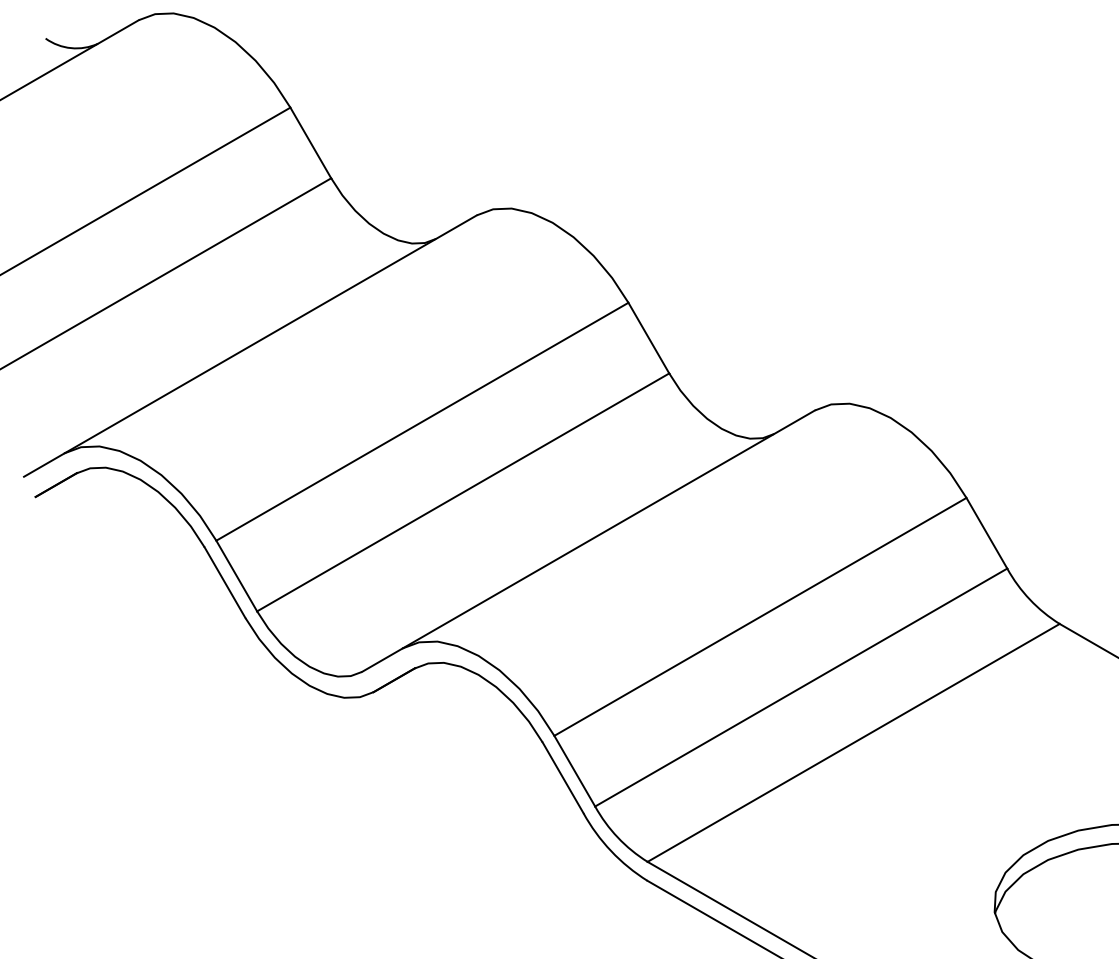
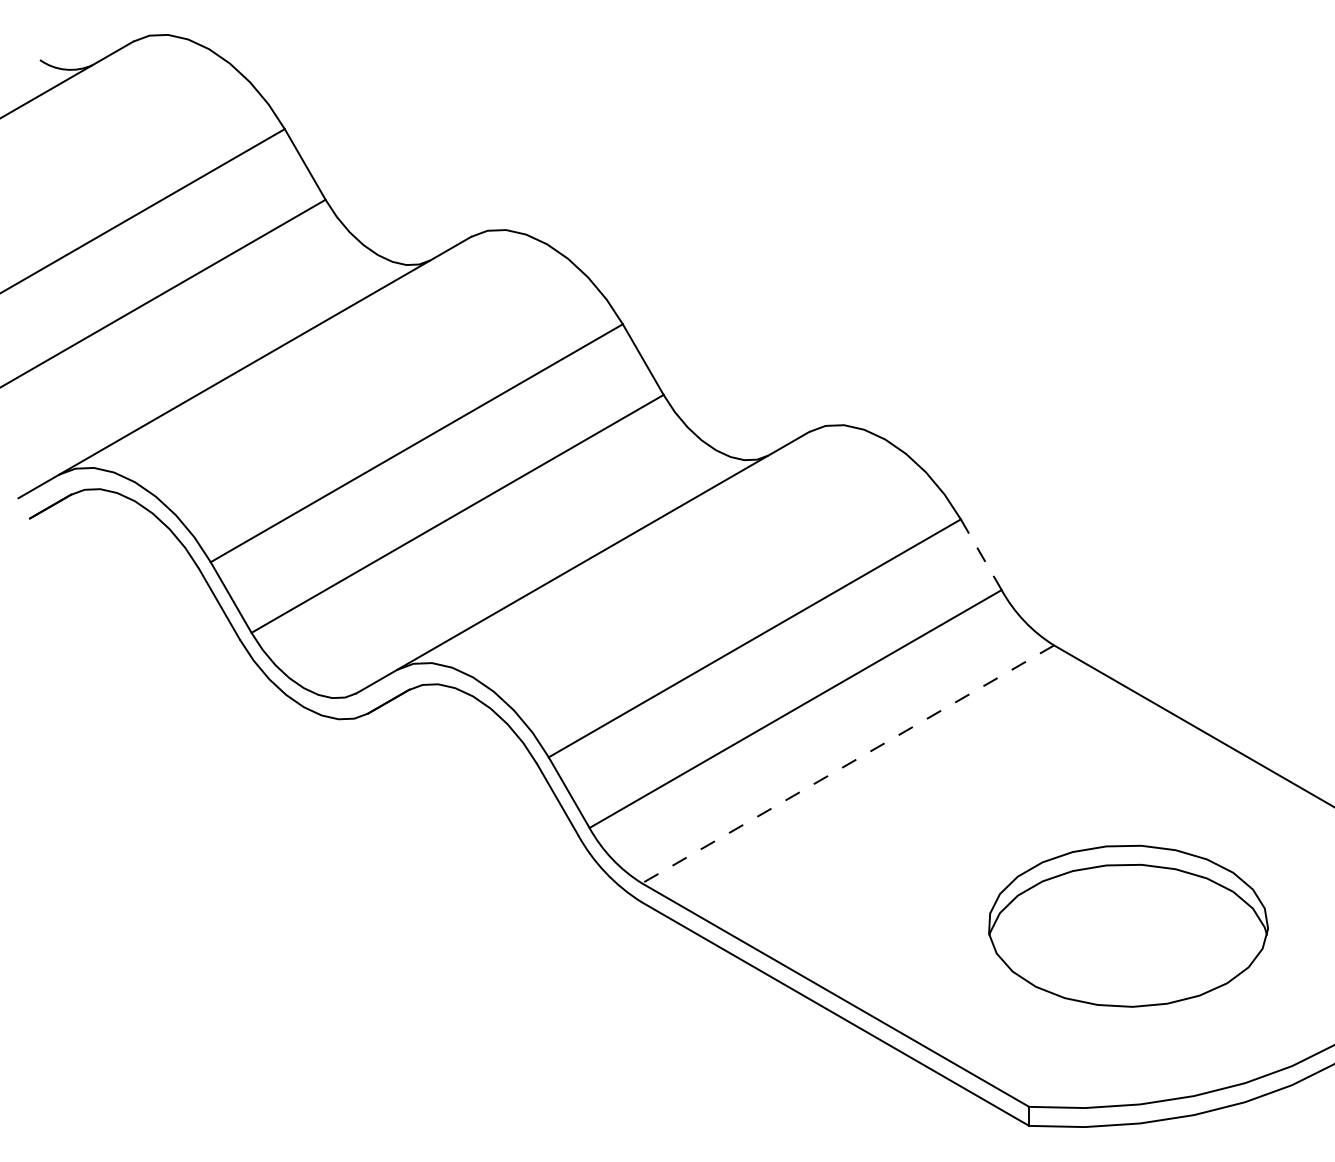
line: (987, 533) -> (981, 554), solid -> dashed
line: (854, 743) -> (848, 764), solid -> dashed

